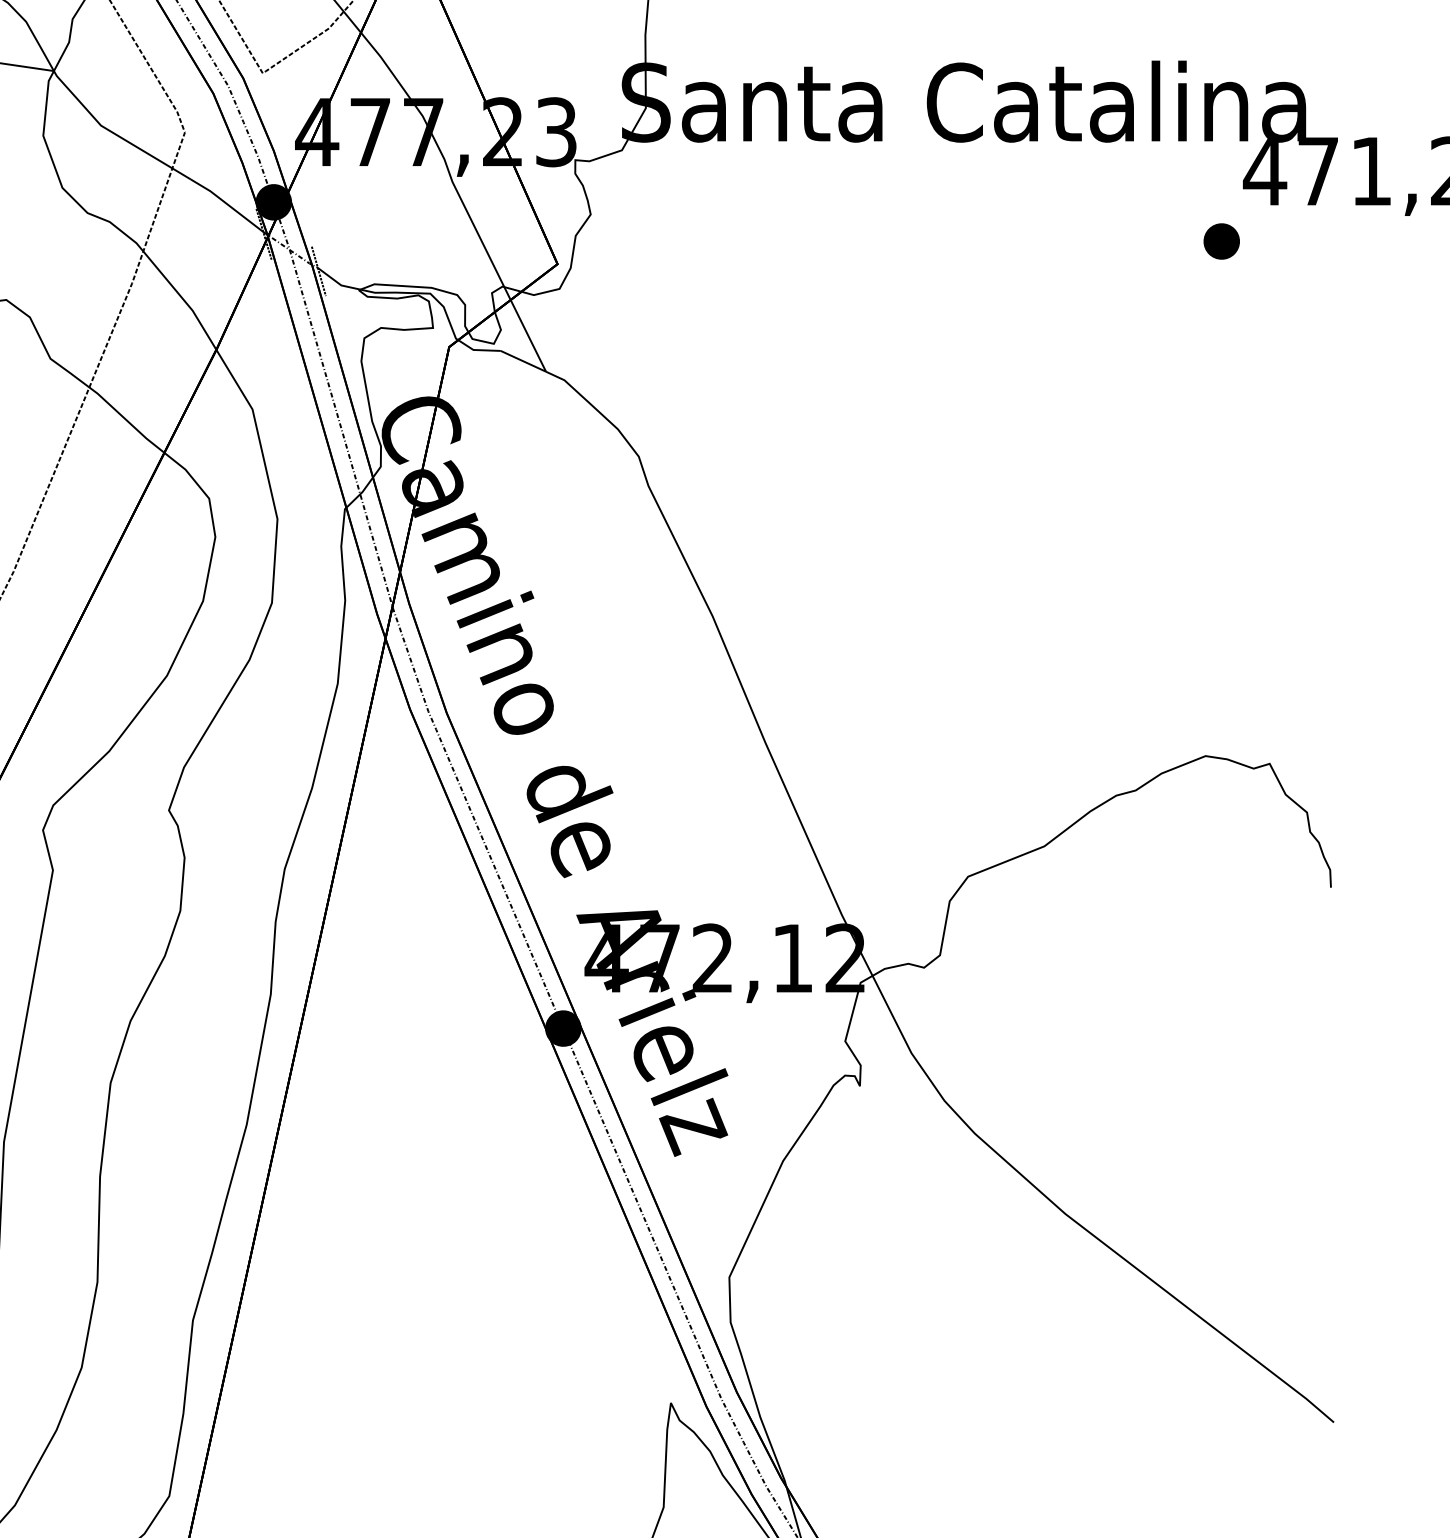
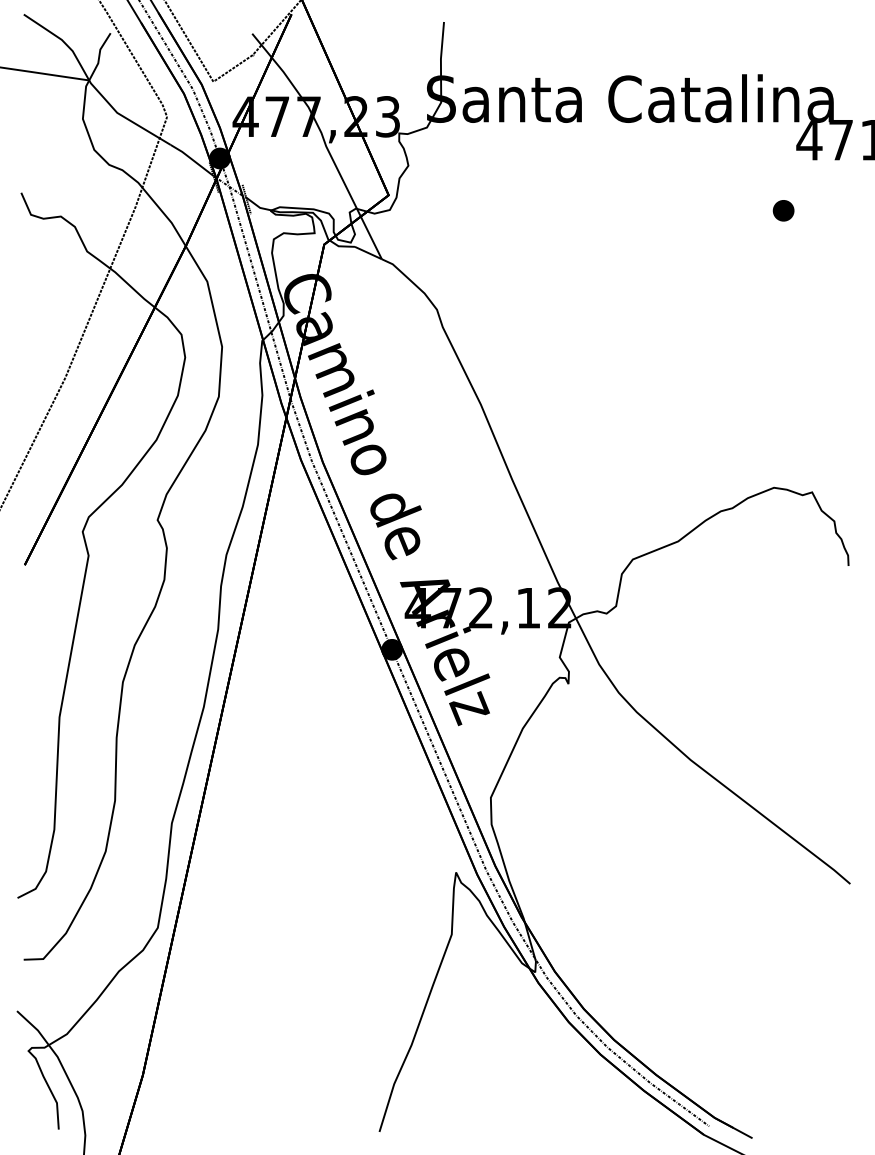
part: (1221, 241) -> (783, 210), moved

